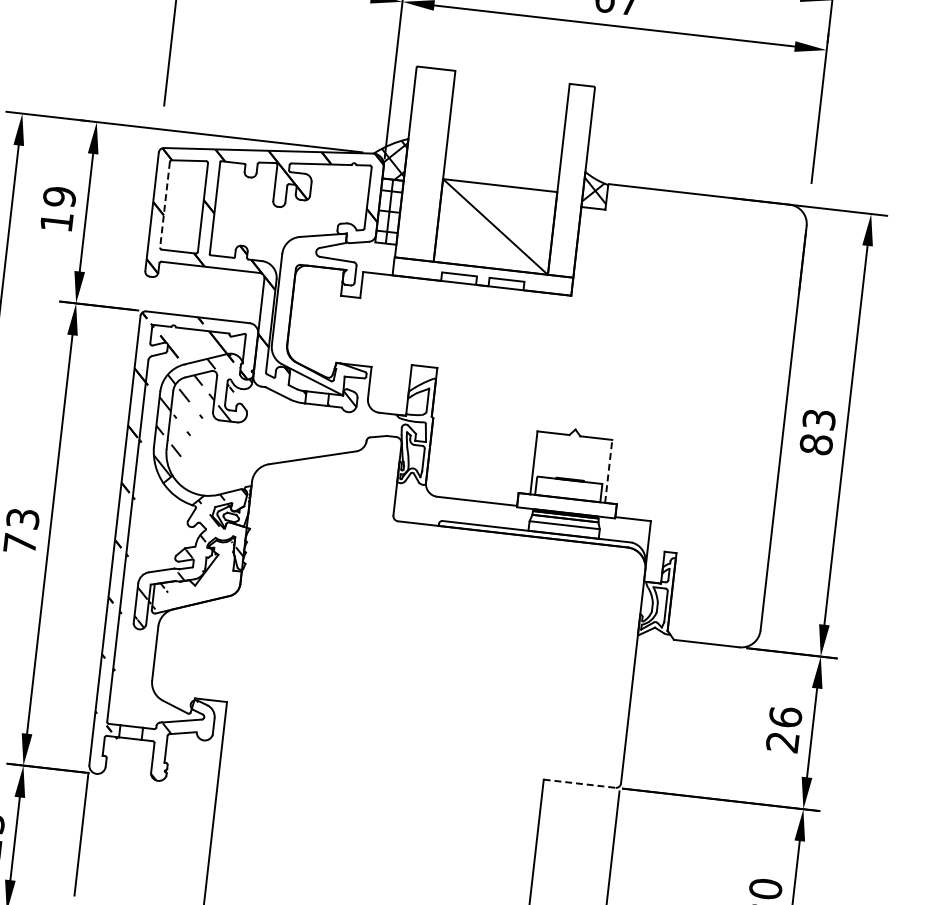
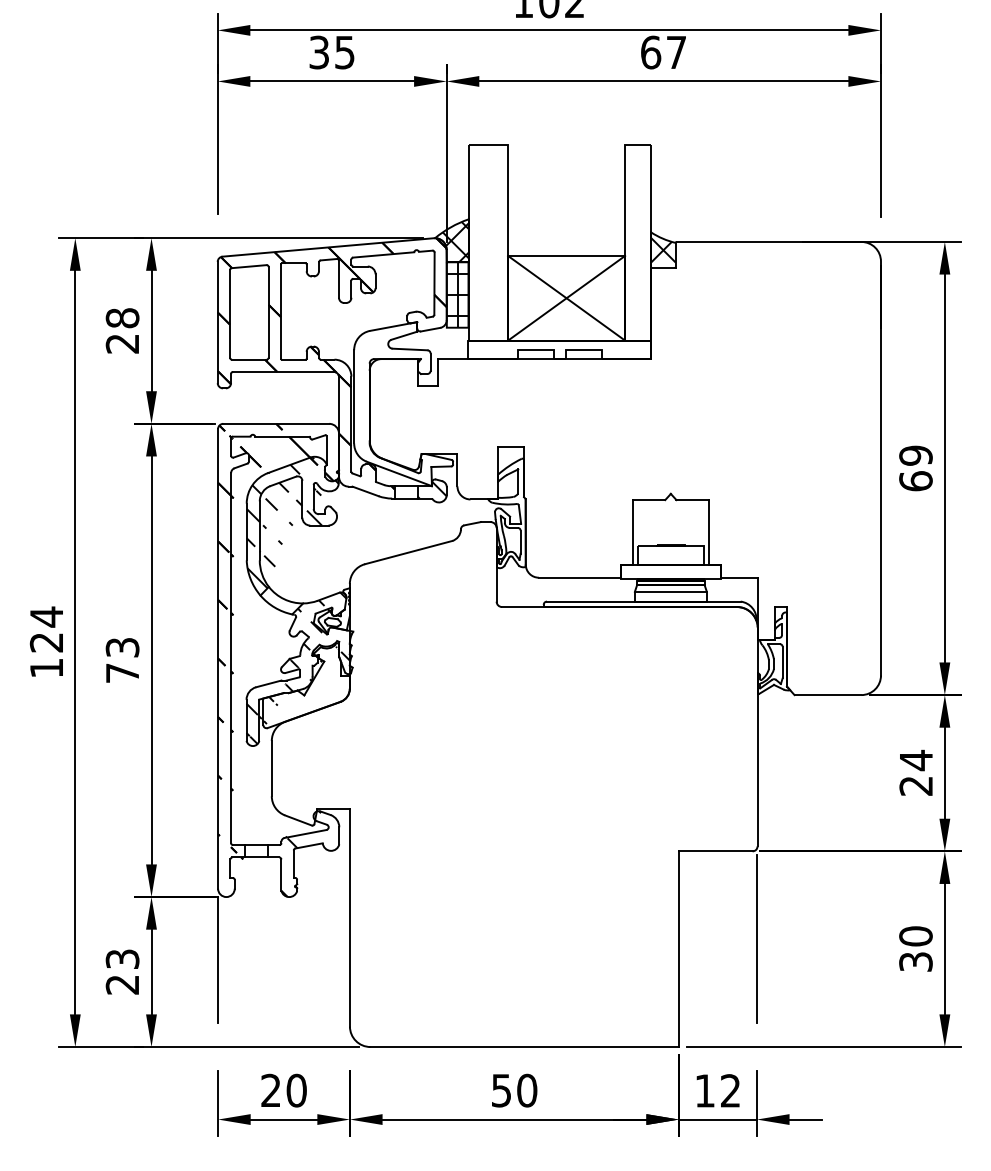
line: (165, 204) -> (230, 313), dashed -> solid
text: (58, 209) -> (122, 330), 19 -> 28
line: (495, 226) -> (566, 297), added
text: (817, 432) -> (915, 468), 83 -> 69
line: (609, 470) -> (709, 531), dashed -> solid
text: (785, 717) -> (916, 760), 26 -> 24
line: (579, 783) -> (715, 851), dashed -> solid

